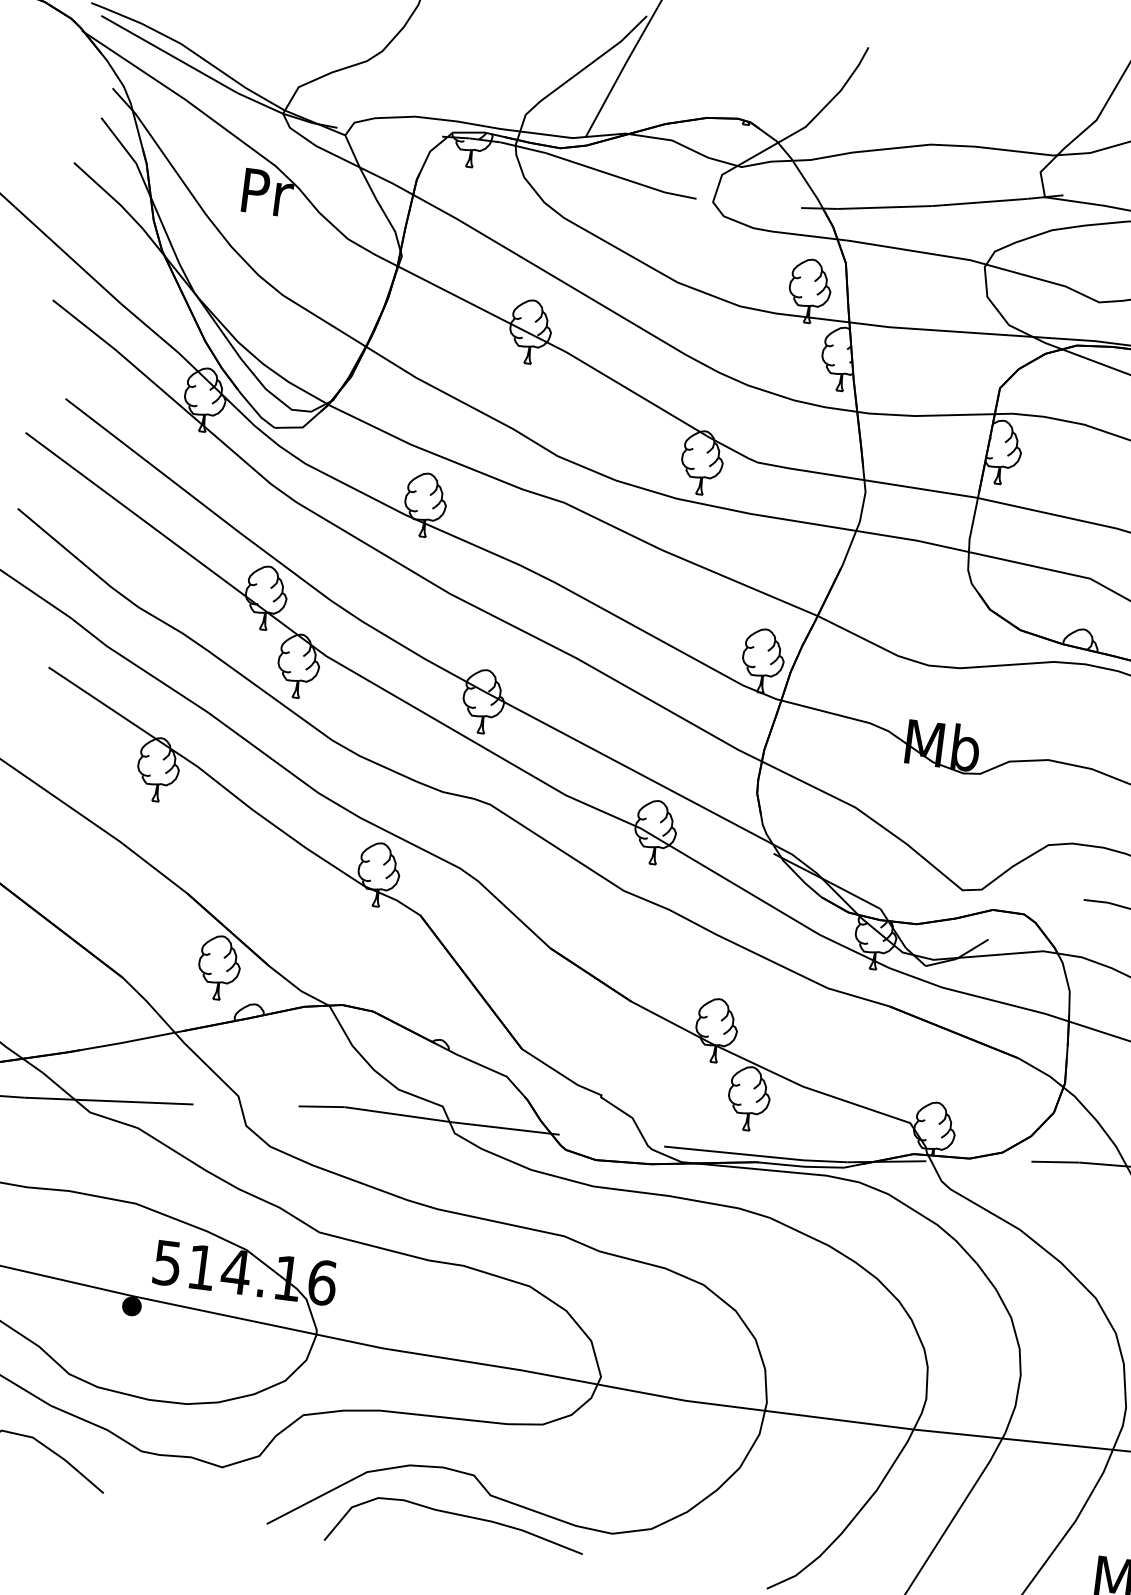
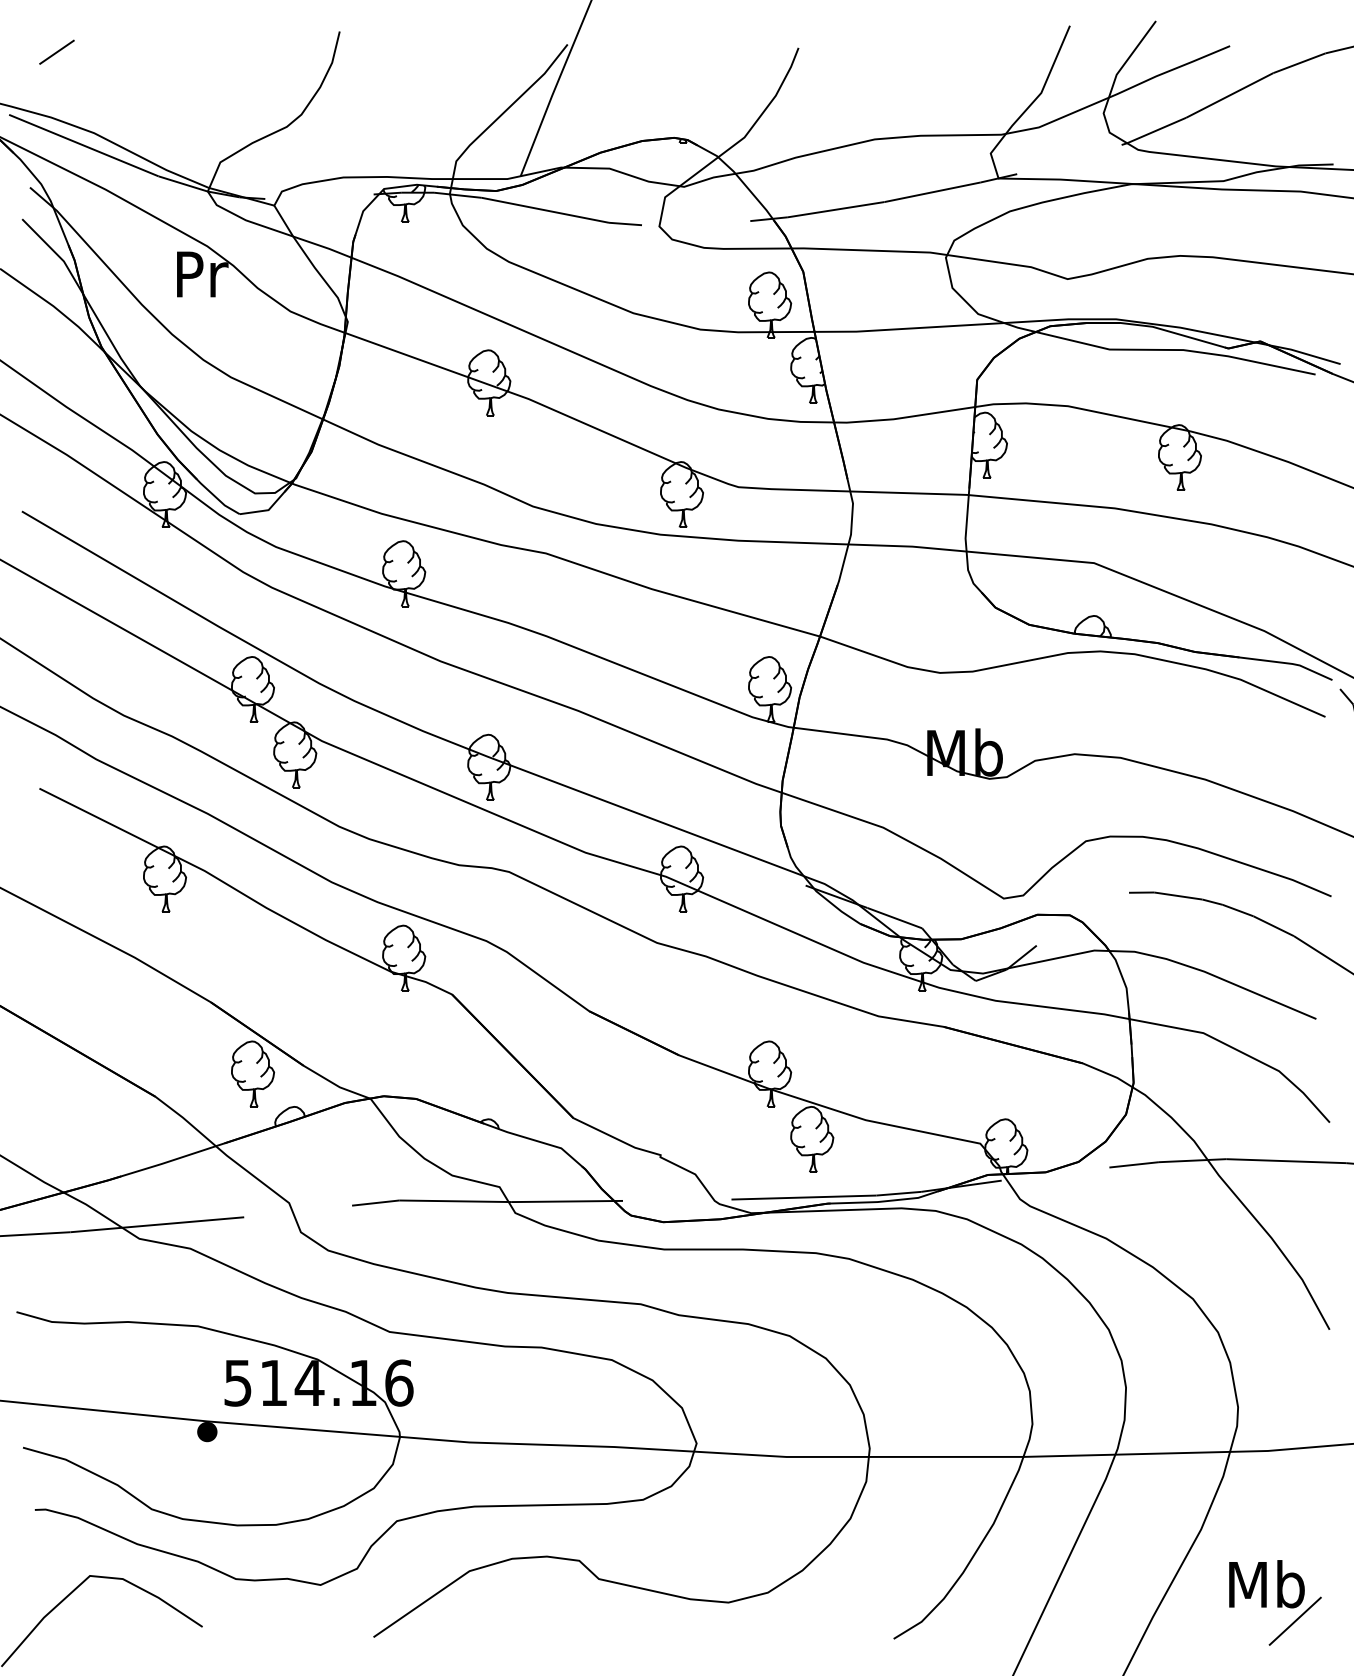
curve: (456, 1514) -> (566, 1603), removed

